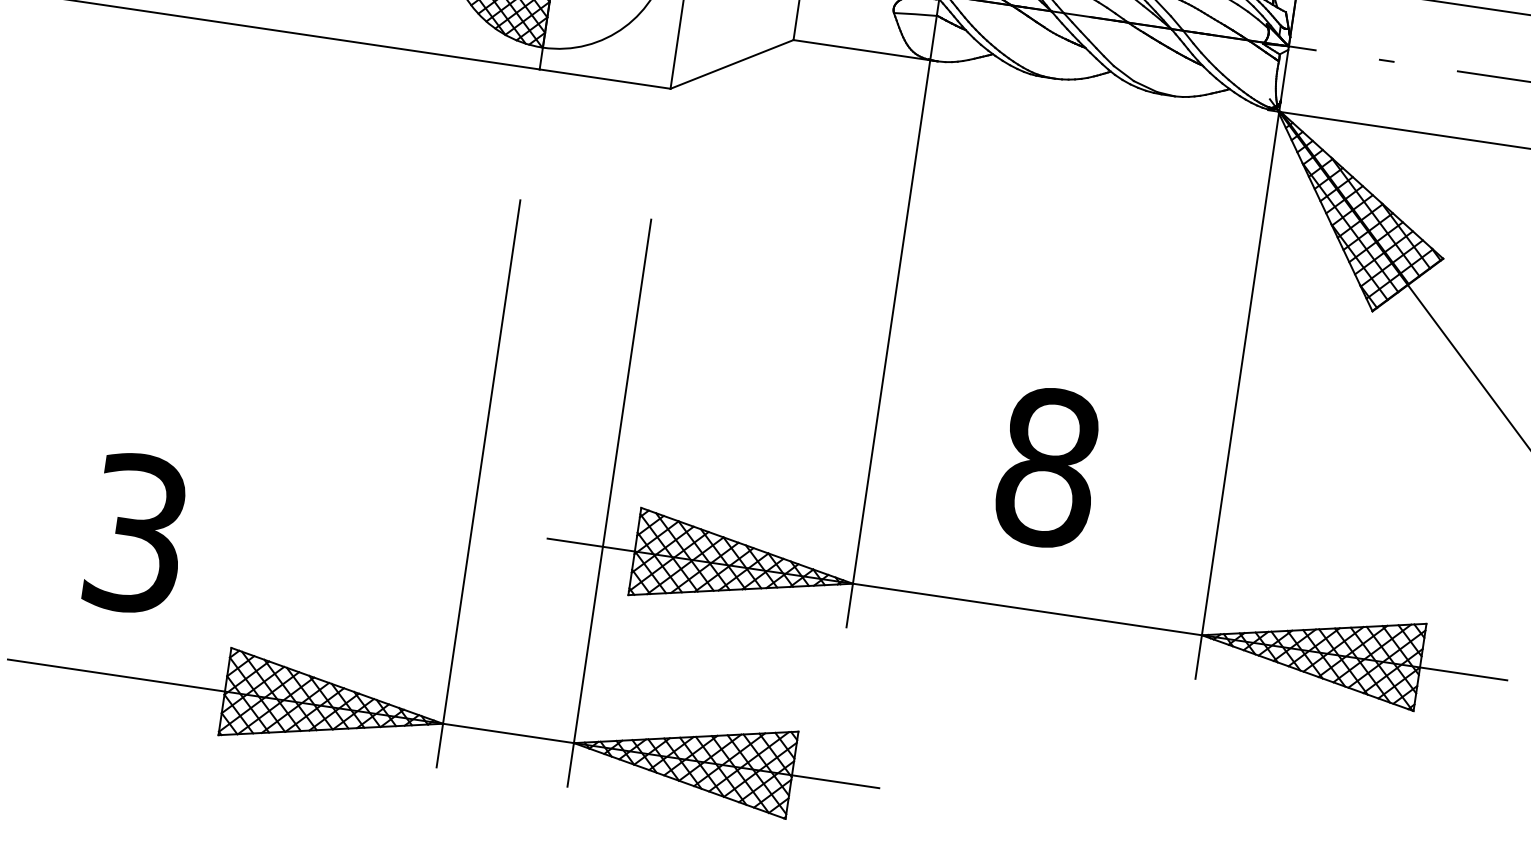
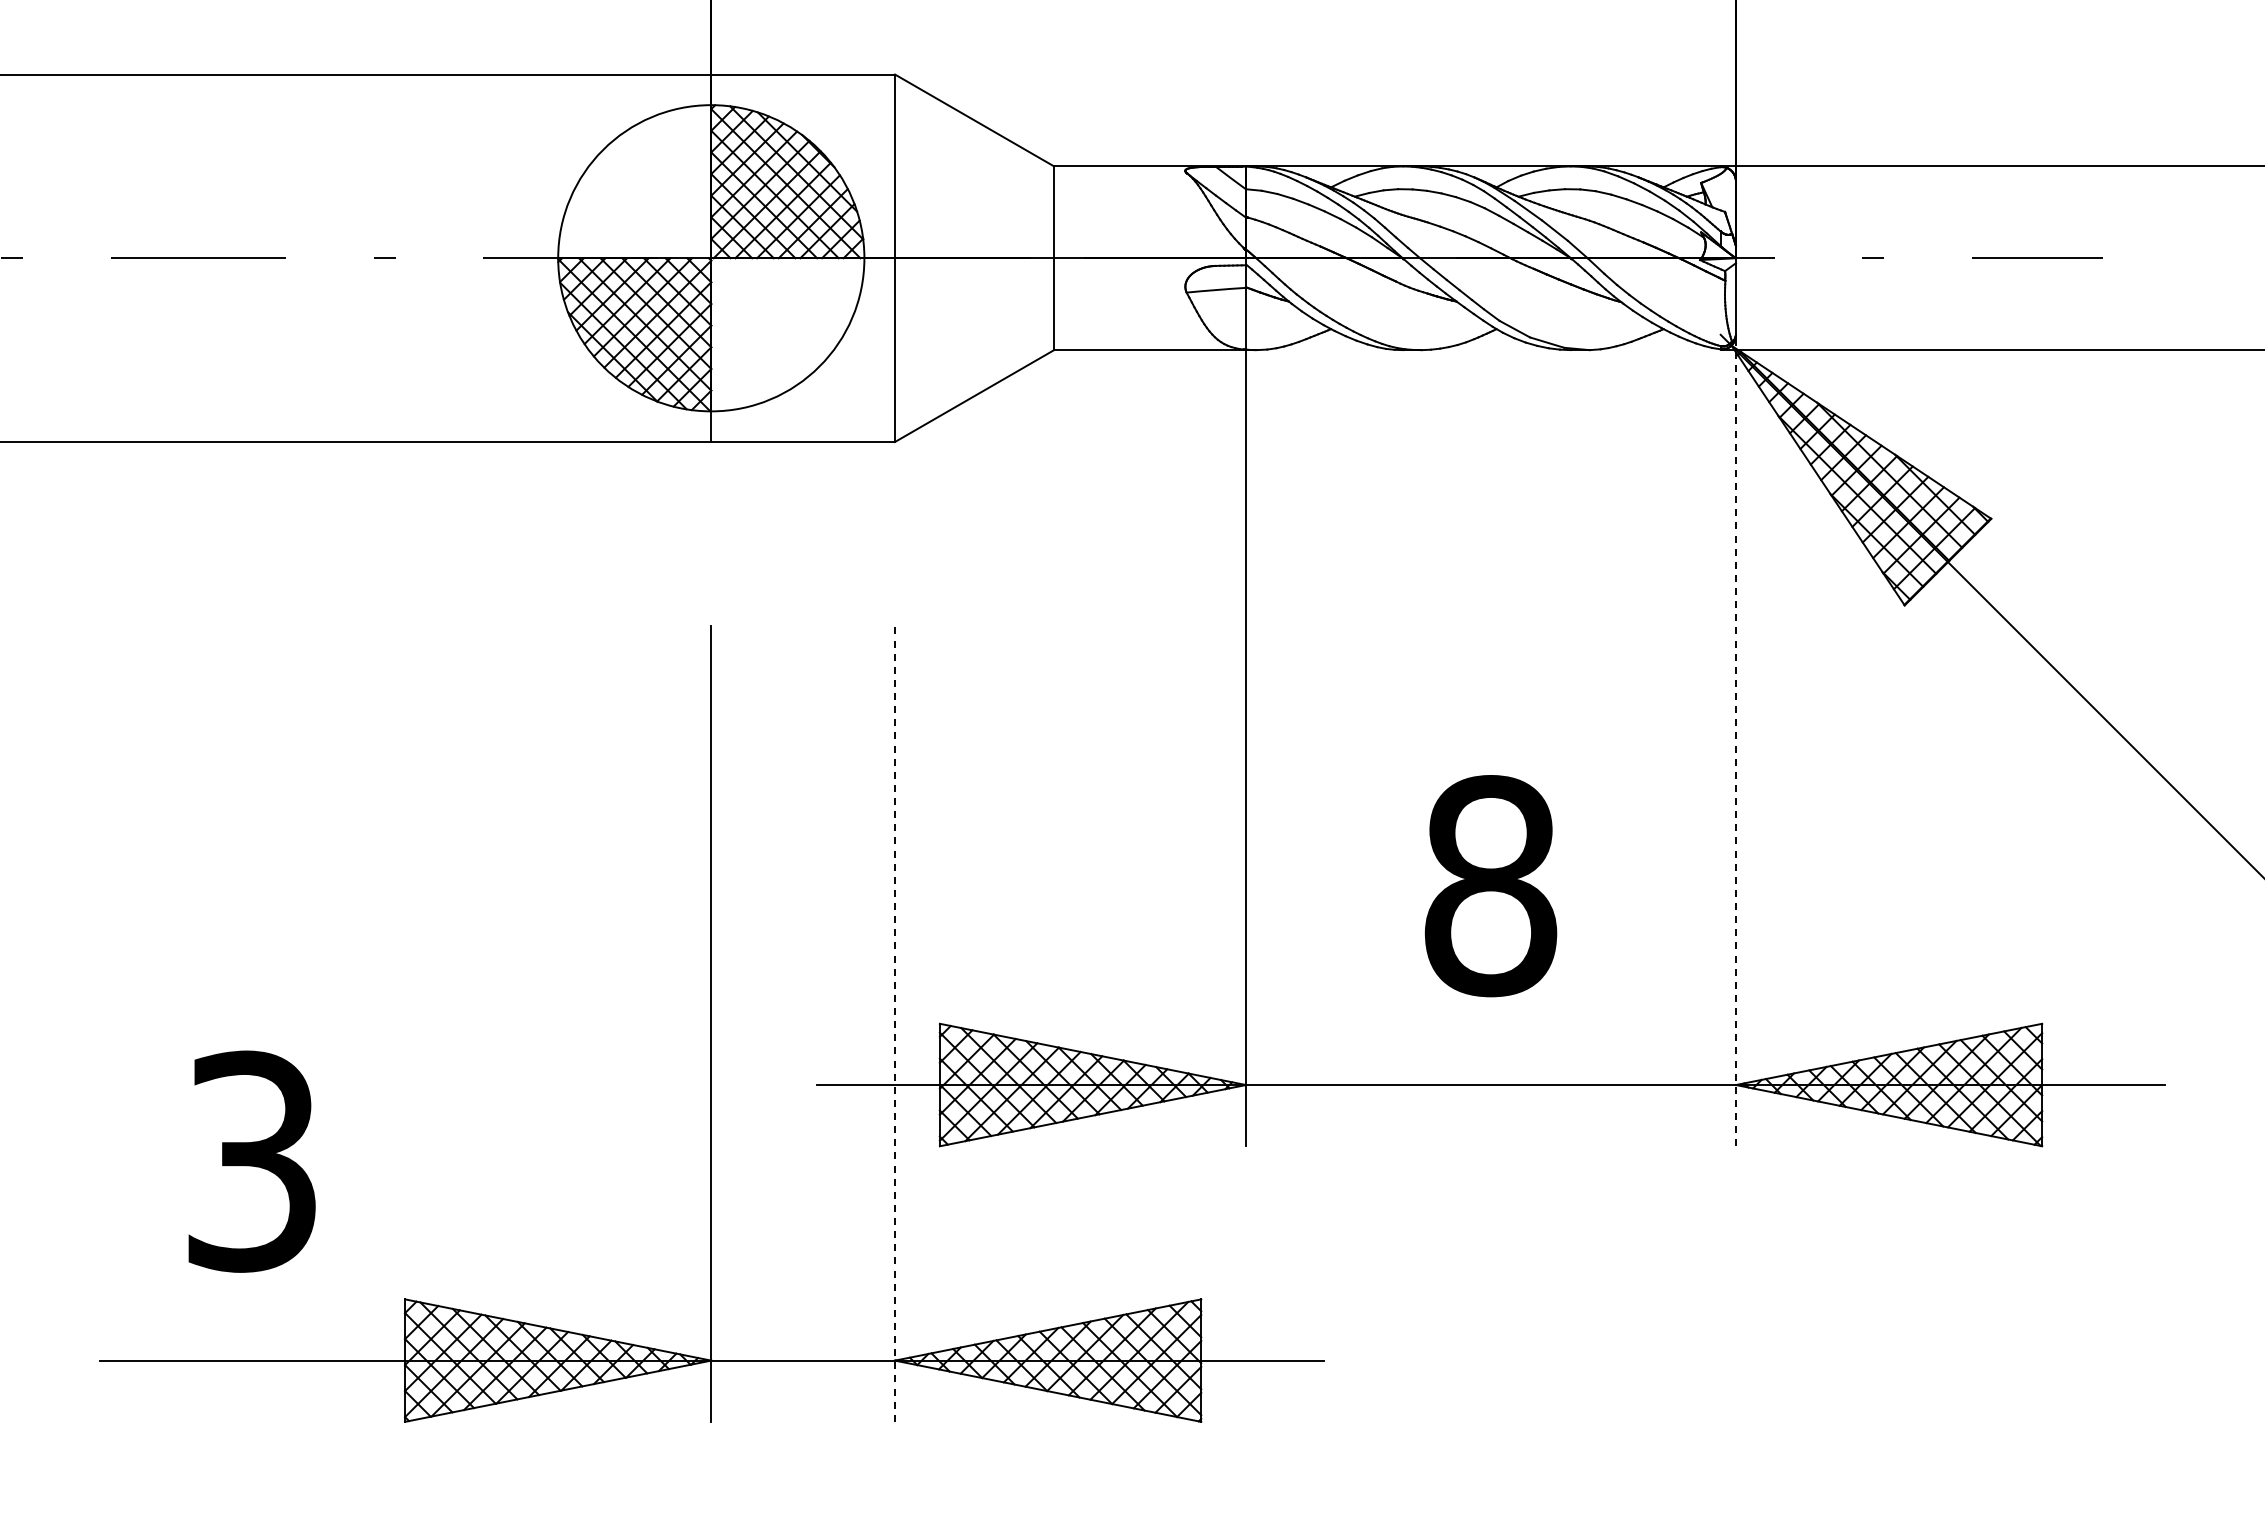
line: (1238, 389) -> (1736, 740), solid -> dashed
line: (609, 503) -> (895, 1023), solid -> dashed

